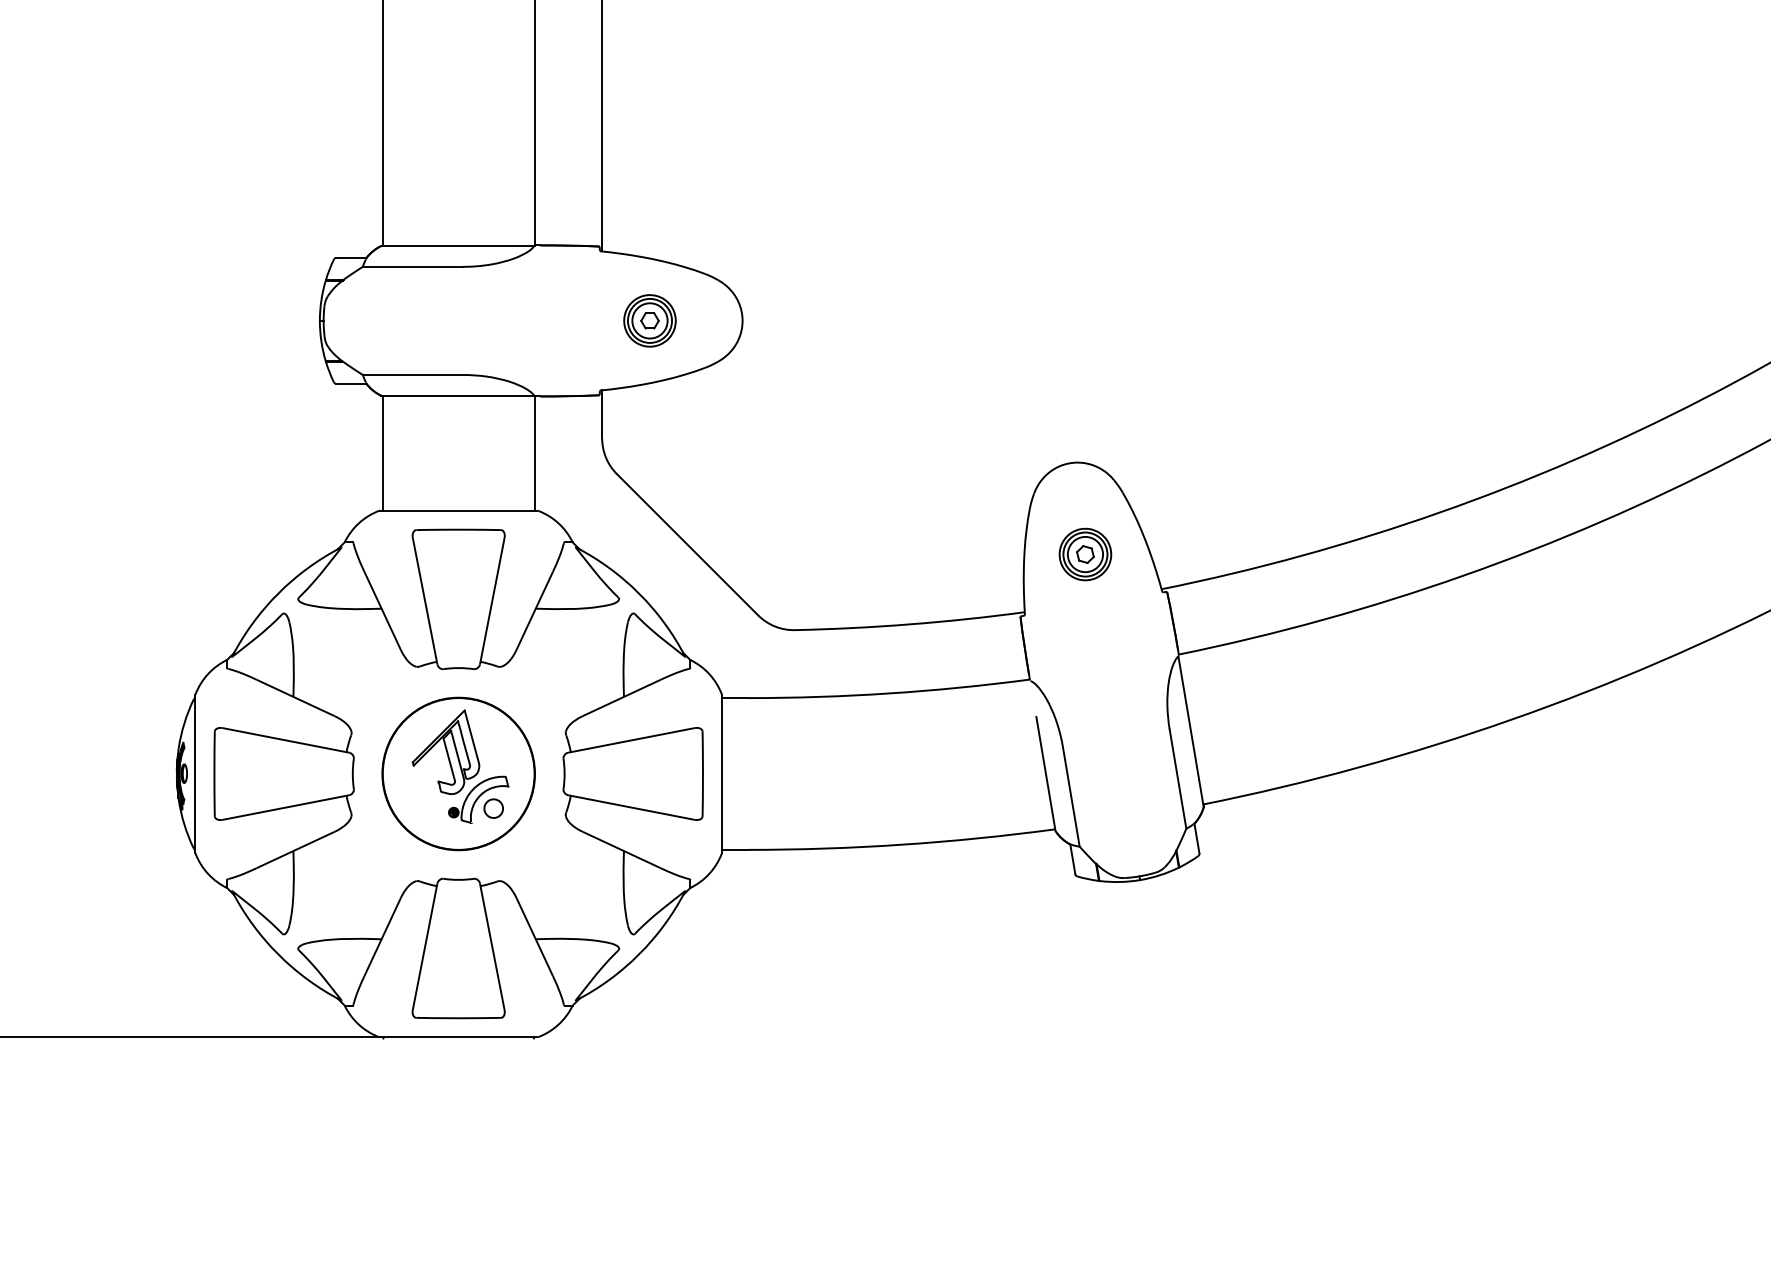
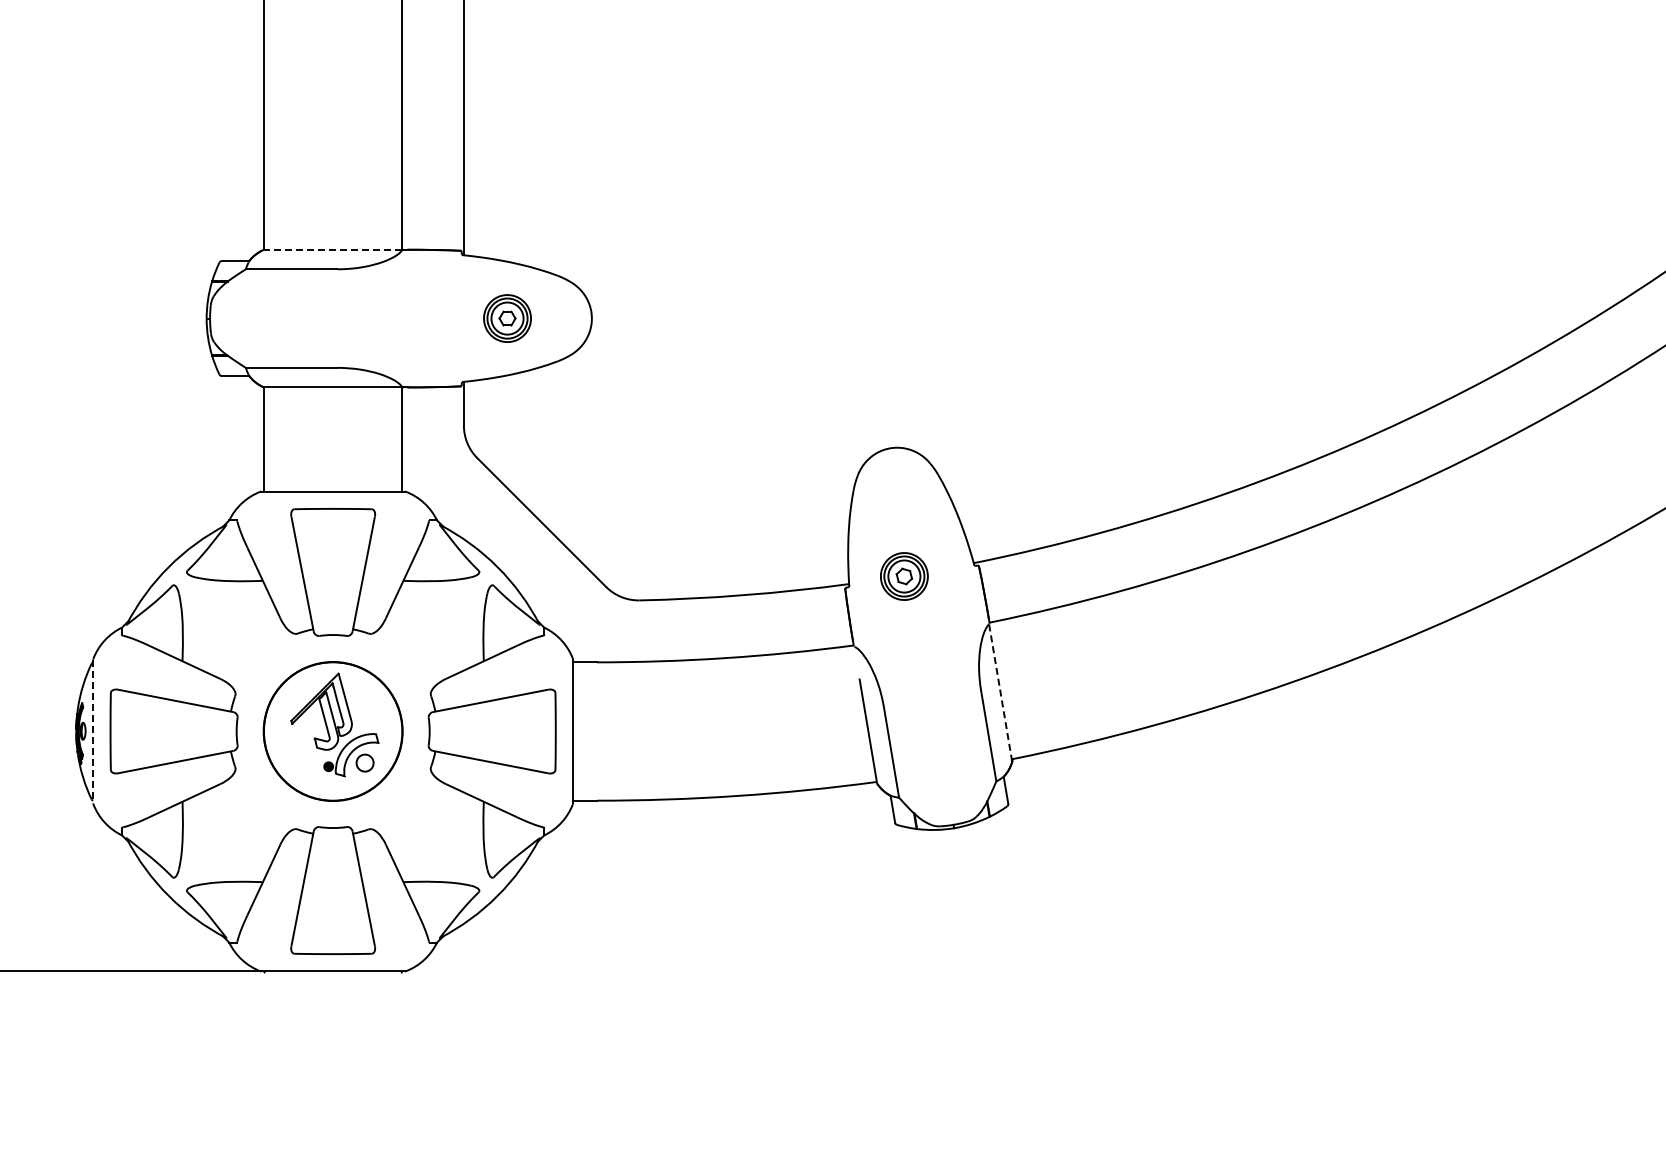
line: (457, 245) -> (332, 249), solid -> dashed
part: (1085, 554) -> (904, 576), moved
line: (1190, 731) -> (1000, 692), solid -> dashed
line: (195, 773) -> (93, 731), solid -> dashed

